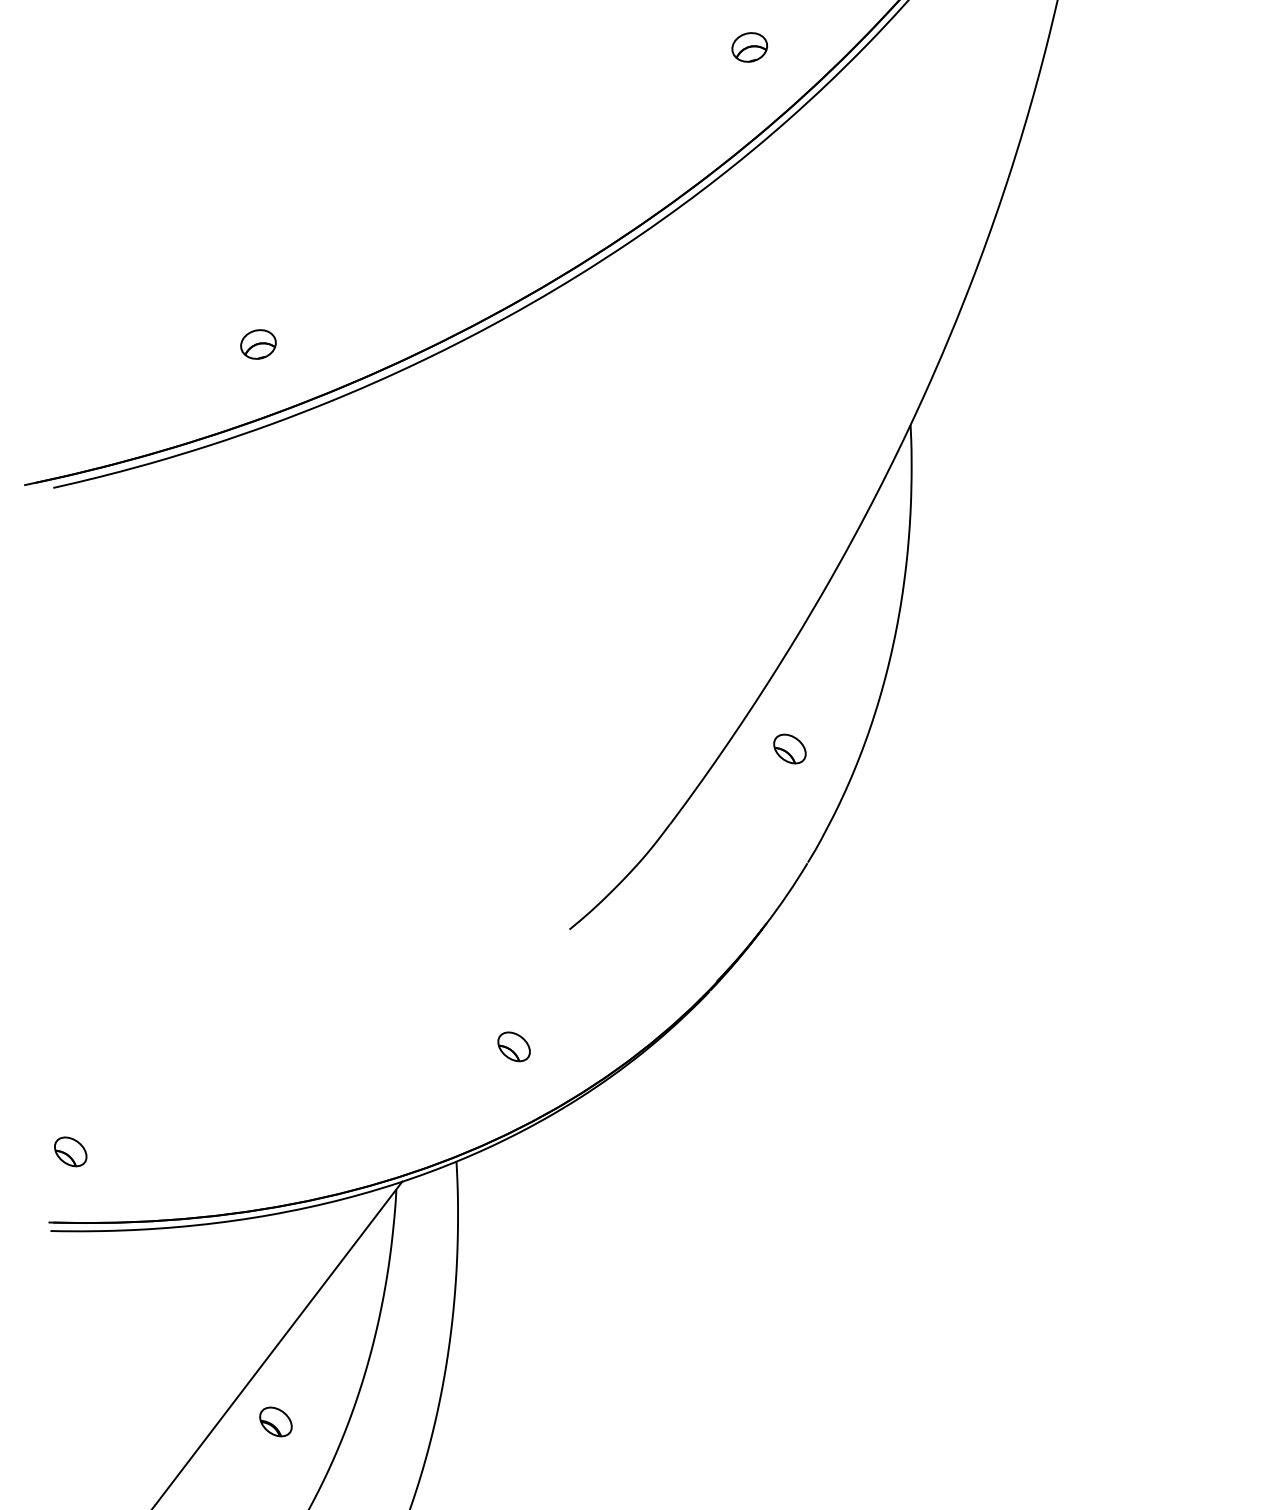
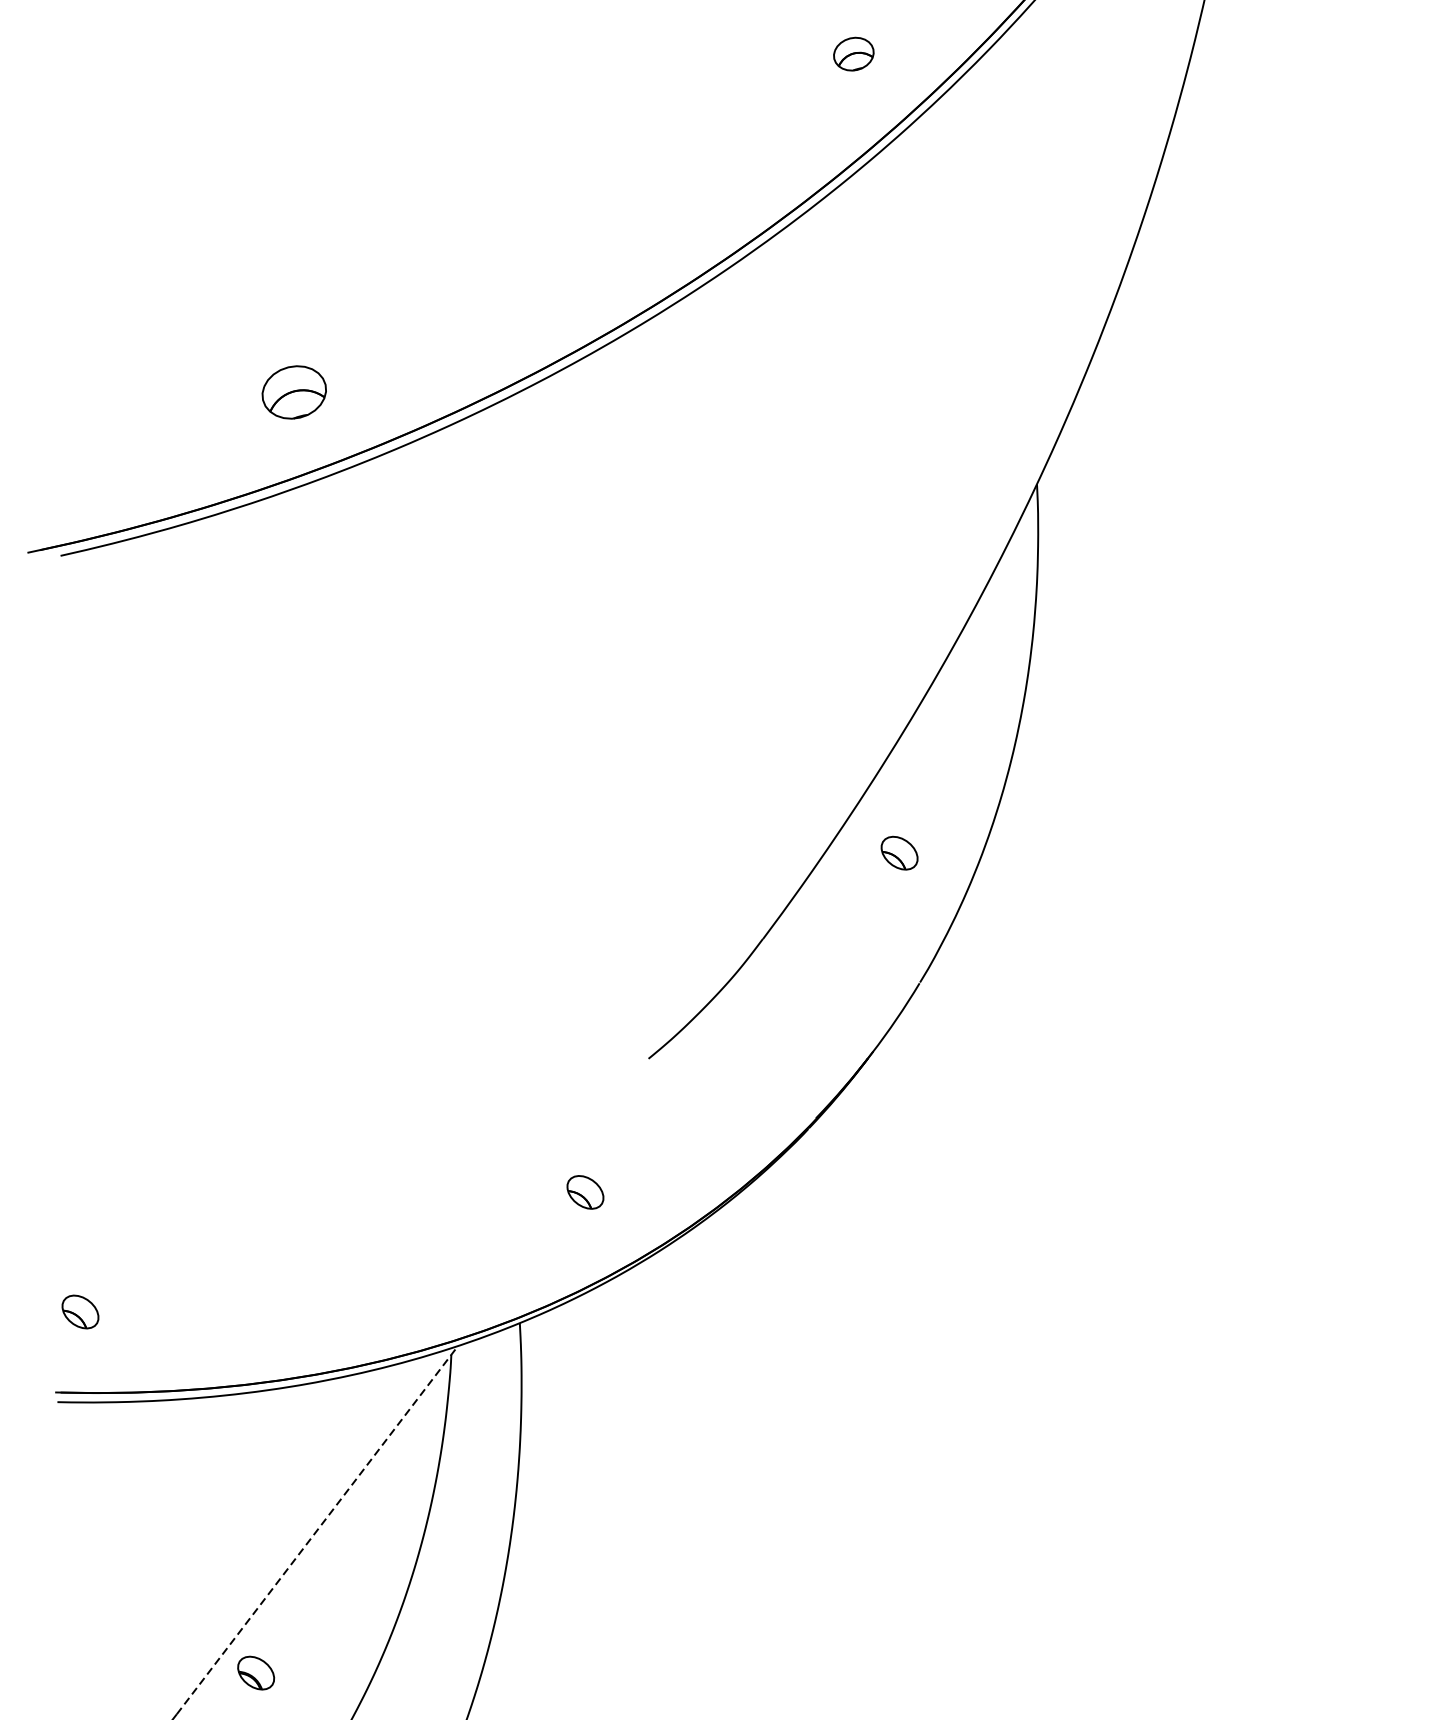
part: (258, 344) -> (294, 392), size x1.6
line: (279, 1342) -> (318, 1529), solid -> dashed
part: (275, 1421) -> (255, 1672), moved

